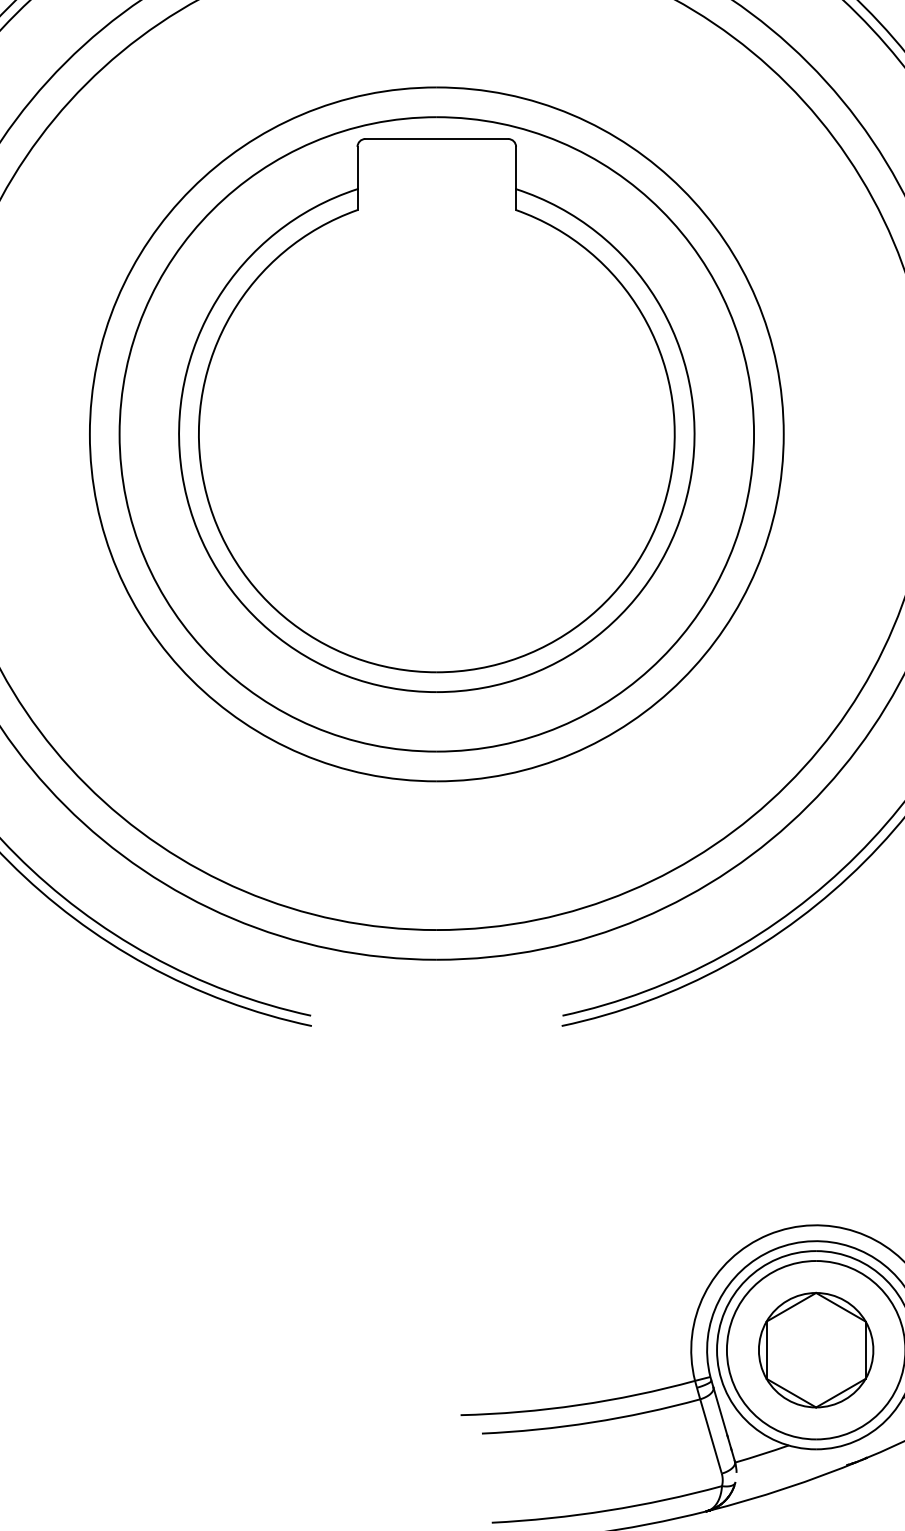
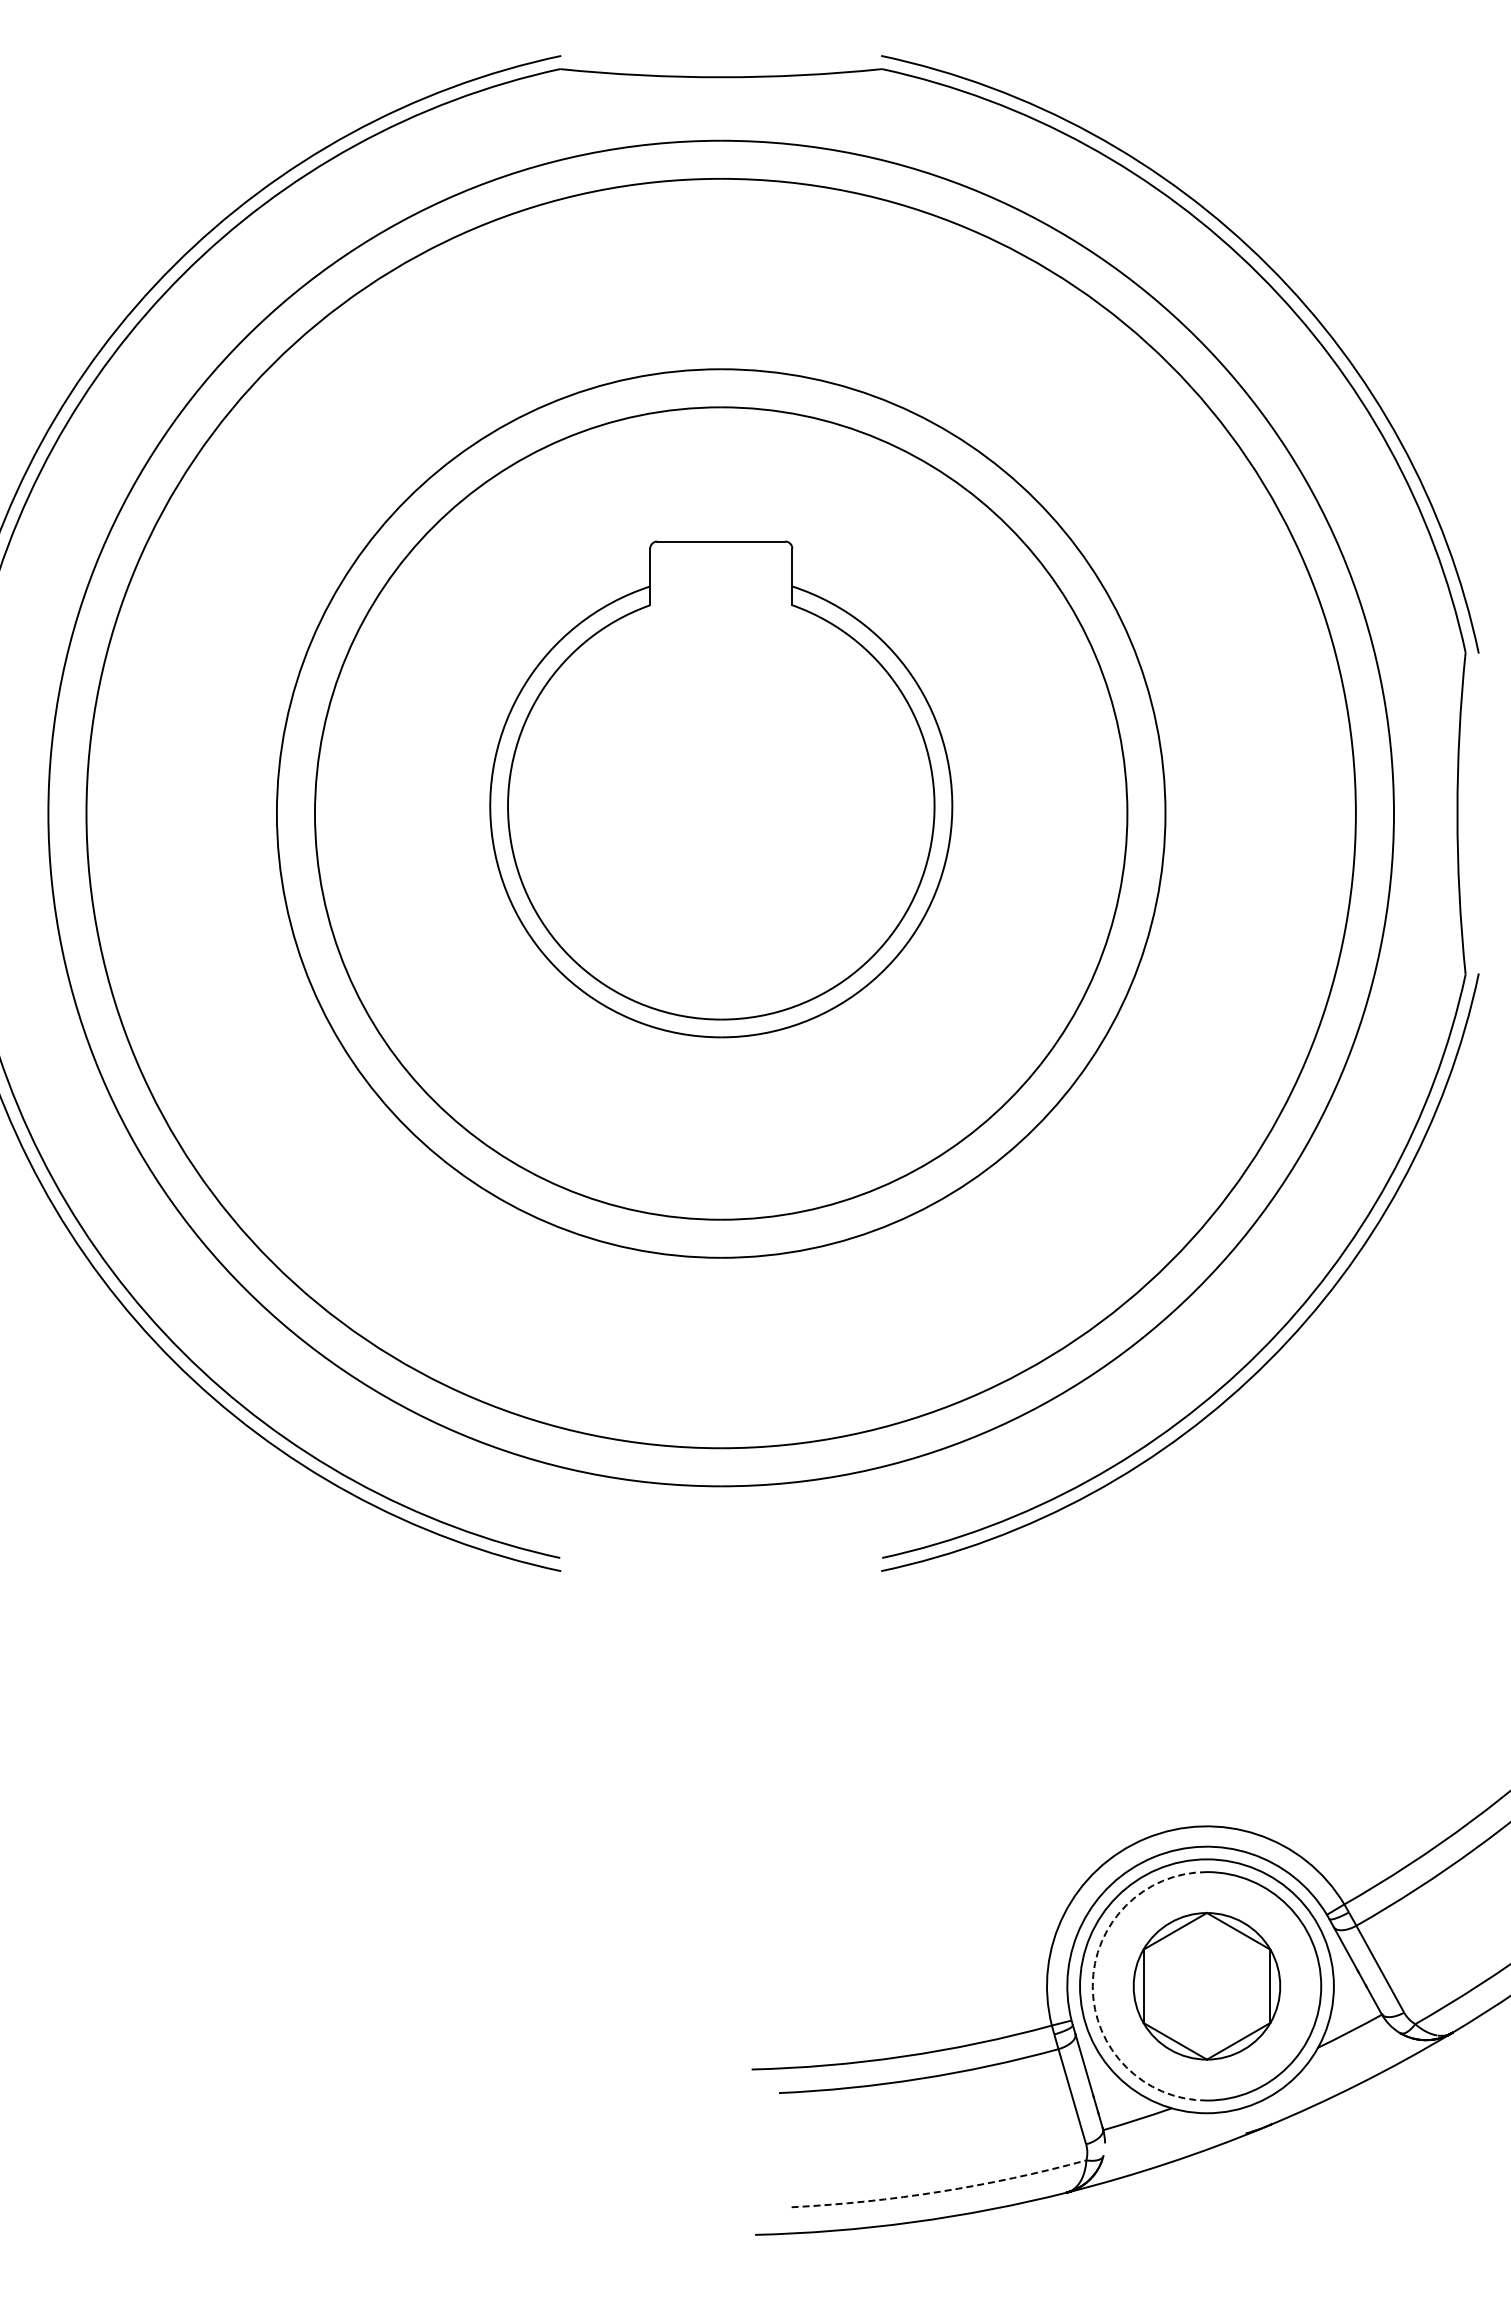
part: (437, 415) -> (721, 789), size x0.7
arc: (726, 1350) -> (1092, 1986), solid -> dashed
arc: (608, 1510) -> (940, 2191), solid -> dashed

